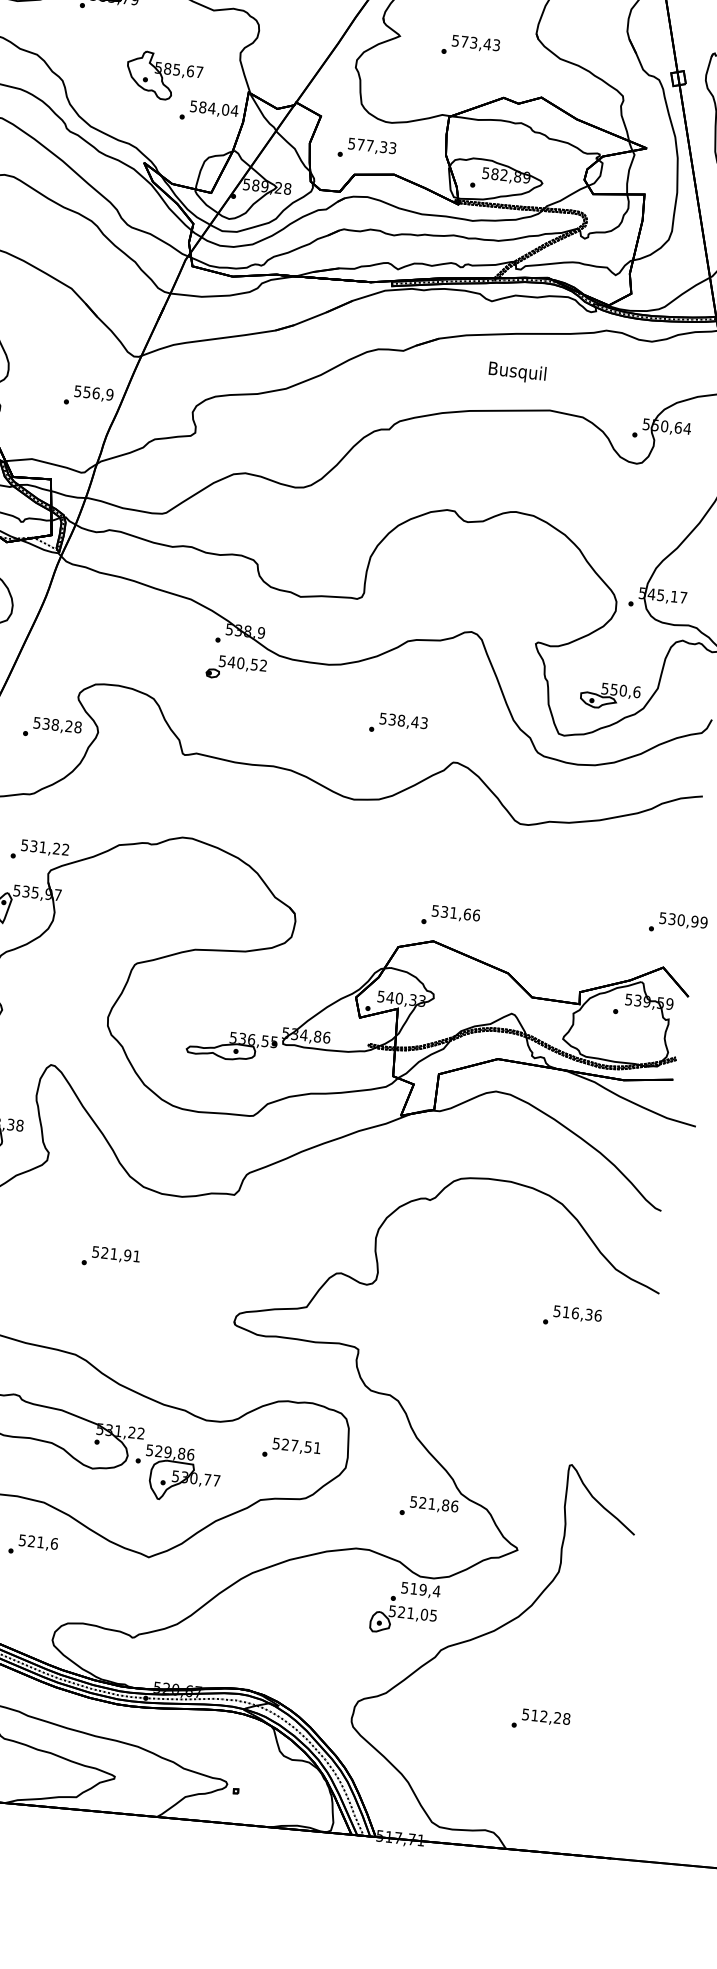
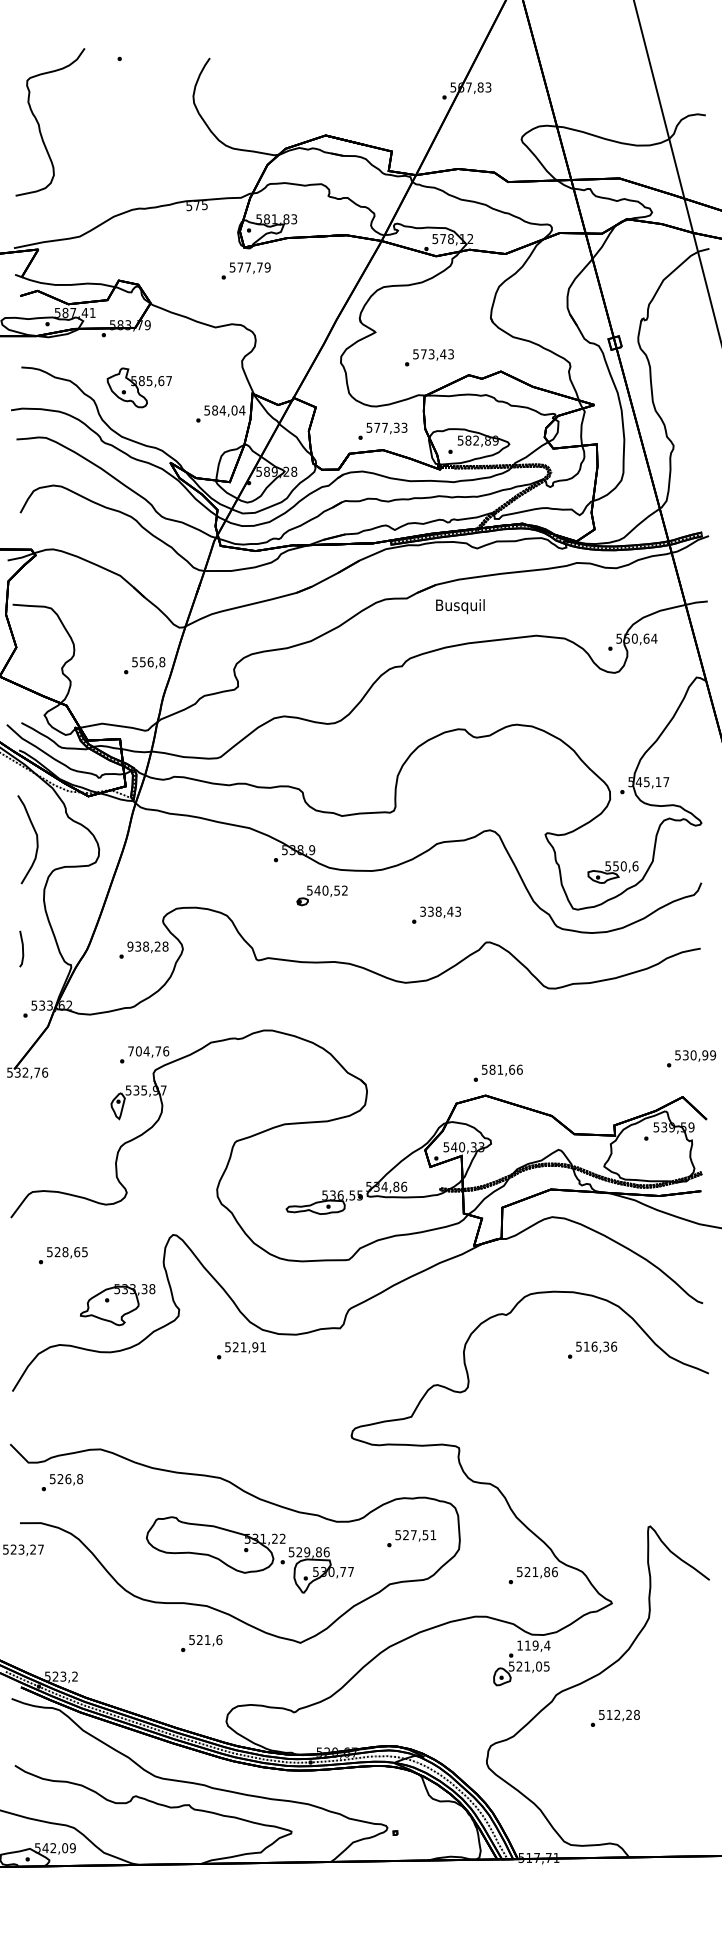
text: (470, 46) -> (429, 357), moved
part: (163, 75) -> (138, 387), moved
text: (366, 148) -> (382, 430), moved
text: (517, 372) -> (460, 606), moved
text: (110, 395) -> (162, 662), 556,9 -> 556,8
part: (235, 668) -> (321, 895), moved
text: (382, 717) -> (422, 910), 538,43 -> 338,43
text: (37, 722) -> (130, 946), 538,28 -> 938,28
text: (45, 847) -> (148, 1051), 531,22 -> 704,76
text: (444, 911) -> (492, 1069), 531,66 -> 581,66
text: (111, 1257) -> (241, 1350), moved
text: (572, 1316) -> (592, 1349), moved
text: (404, 1587) -> (519, 1645), 519,4 -> 119,4
text: (541, 1719) -> (615, 1717), moved

